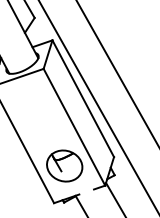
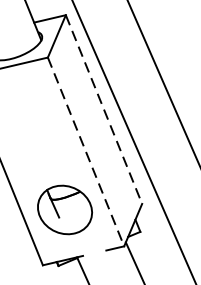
line: (83, 98) -> (104, 109), solid -> dashed
line: (74, 127) -> (86, 152), solid -> dashed

